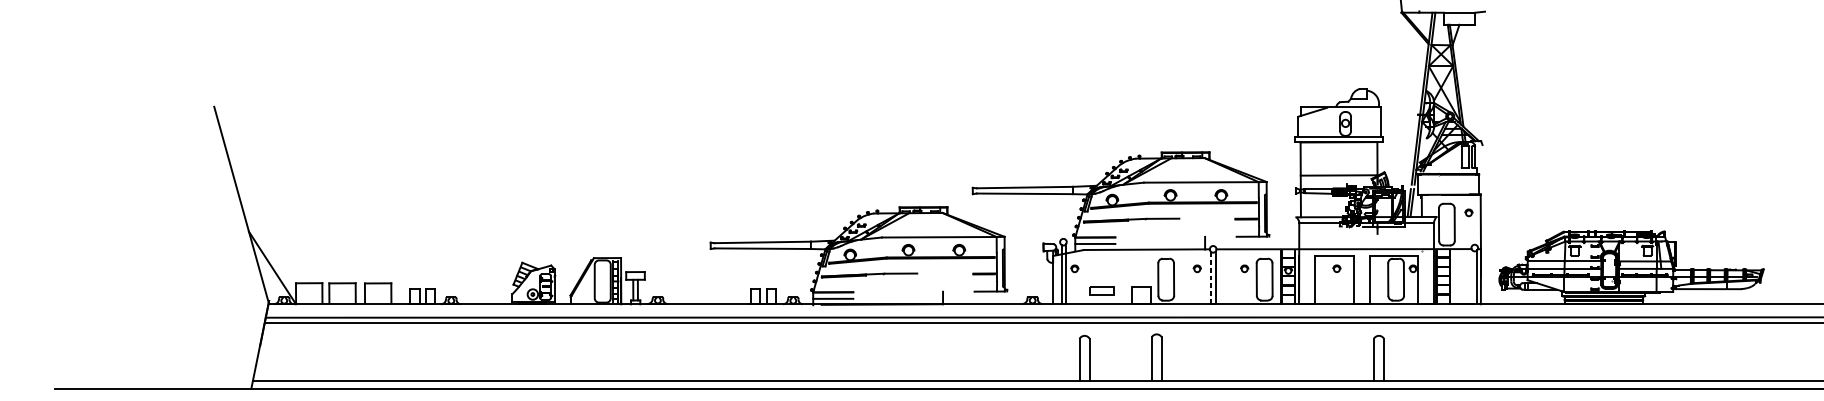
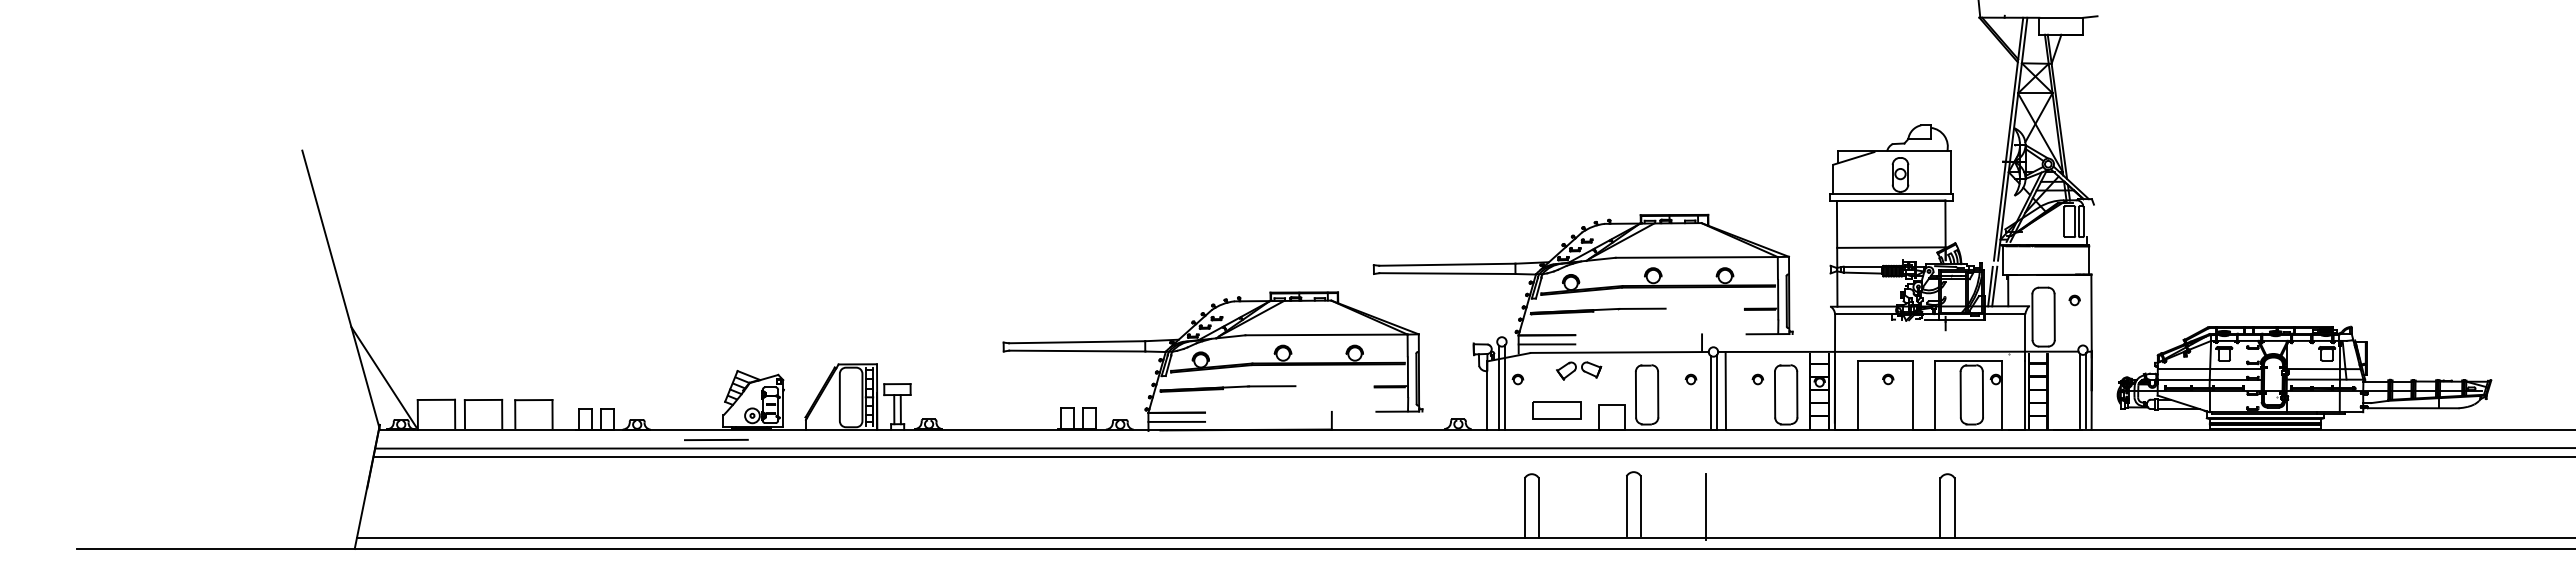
part: (1118, 262) -> (1579, 370), added
line: (1221, 276) -> (1725, 390), added
line: (1473, 276) -> (2080, 390), added
line: (1211, 278) -> (1710, 392), dashed -> solid
part: (1102, 290) -> (1556, 410), size x1.43
line: (506, 311) -> (715, 439), added
line: (1207, 358) -> (1705, 506), added

